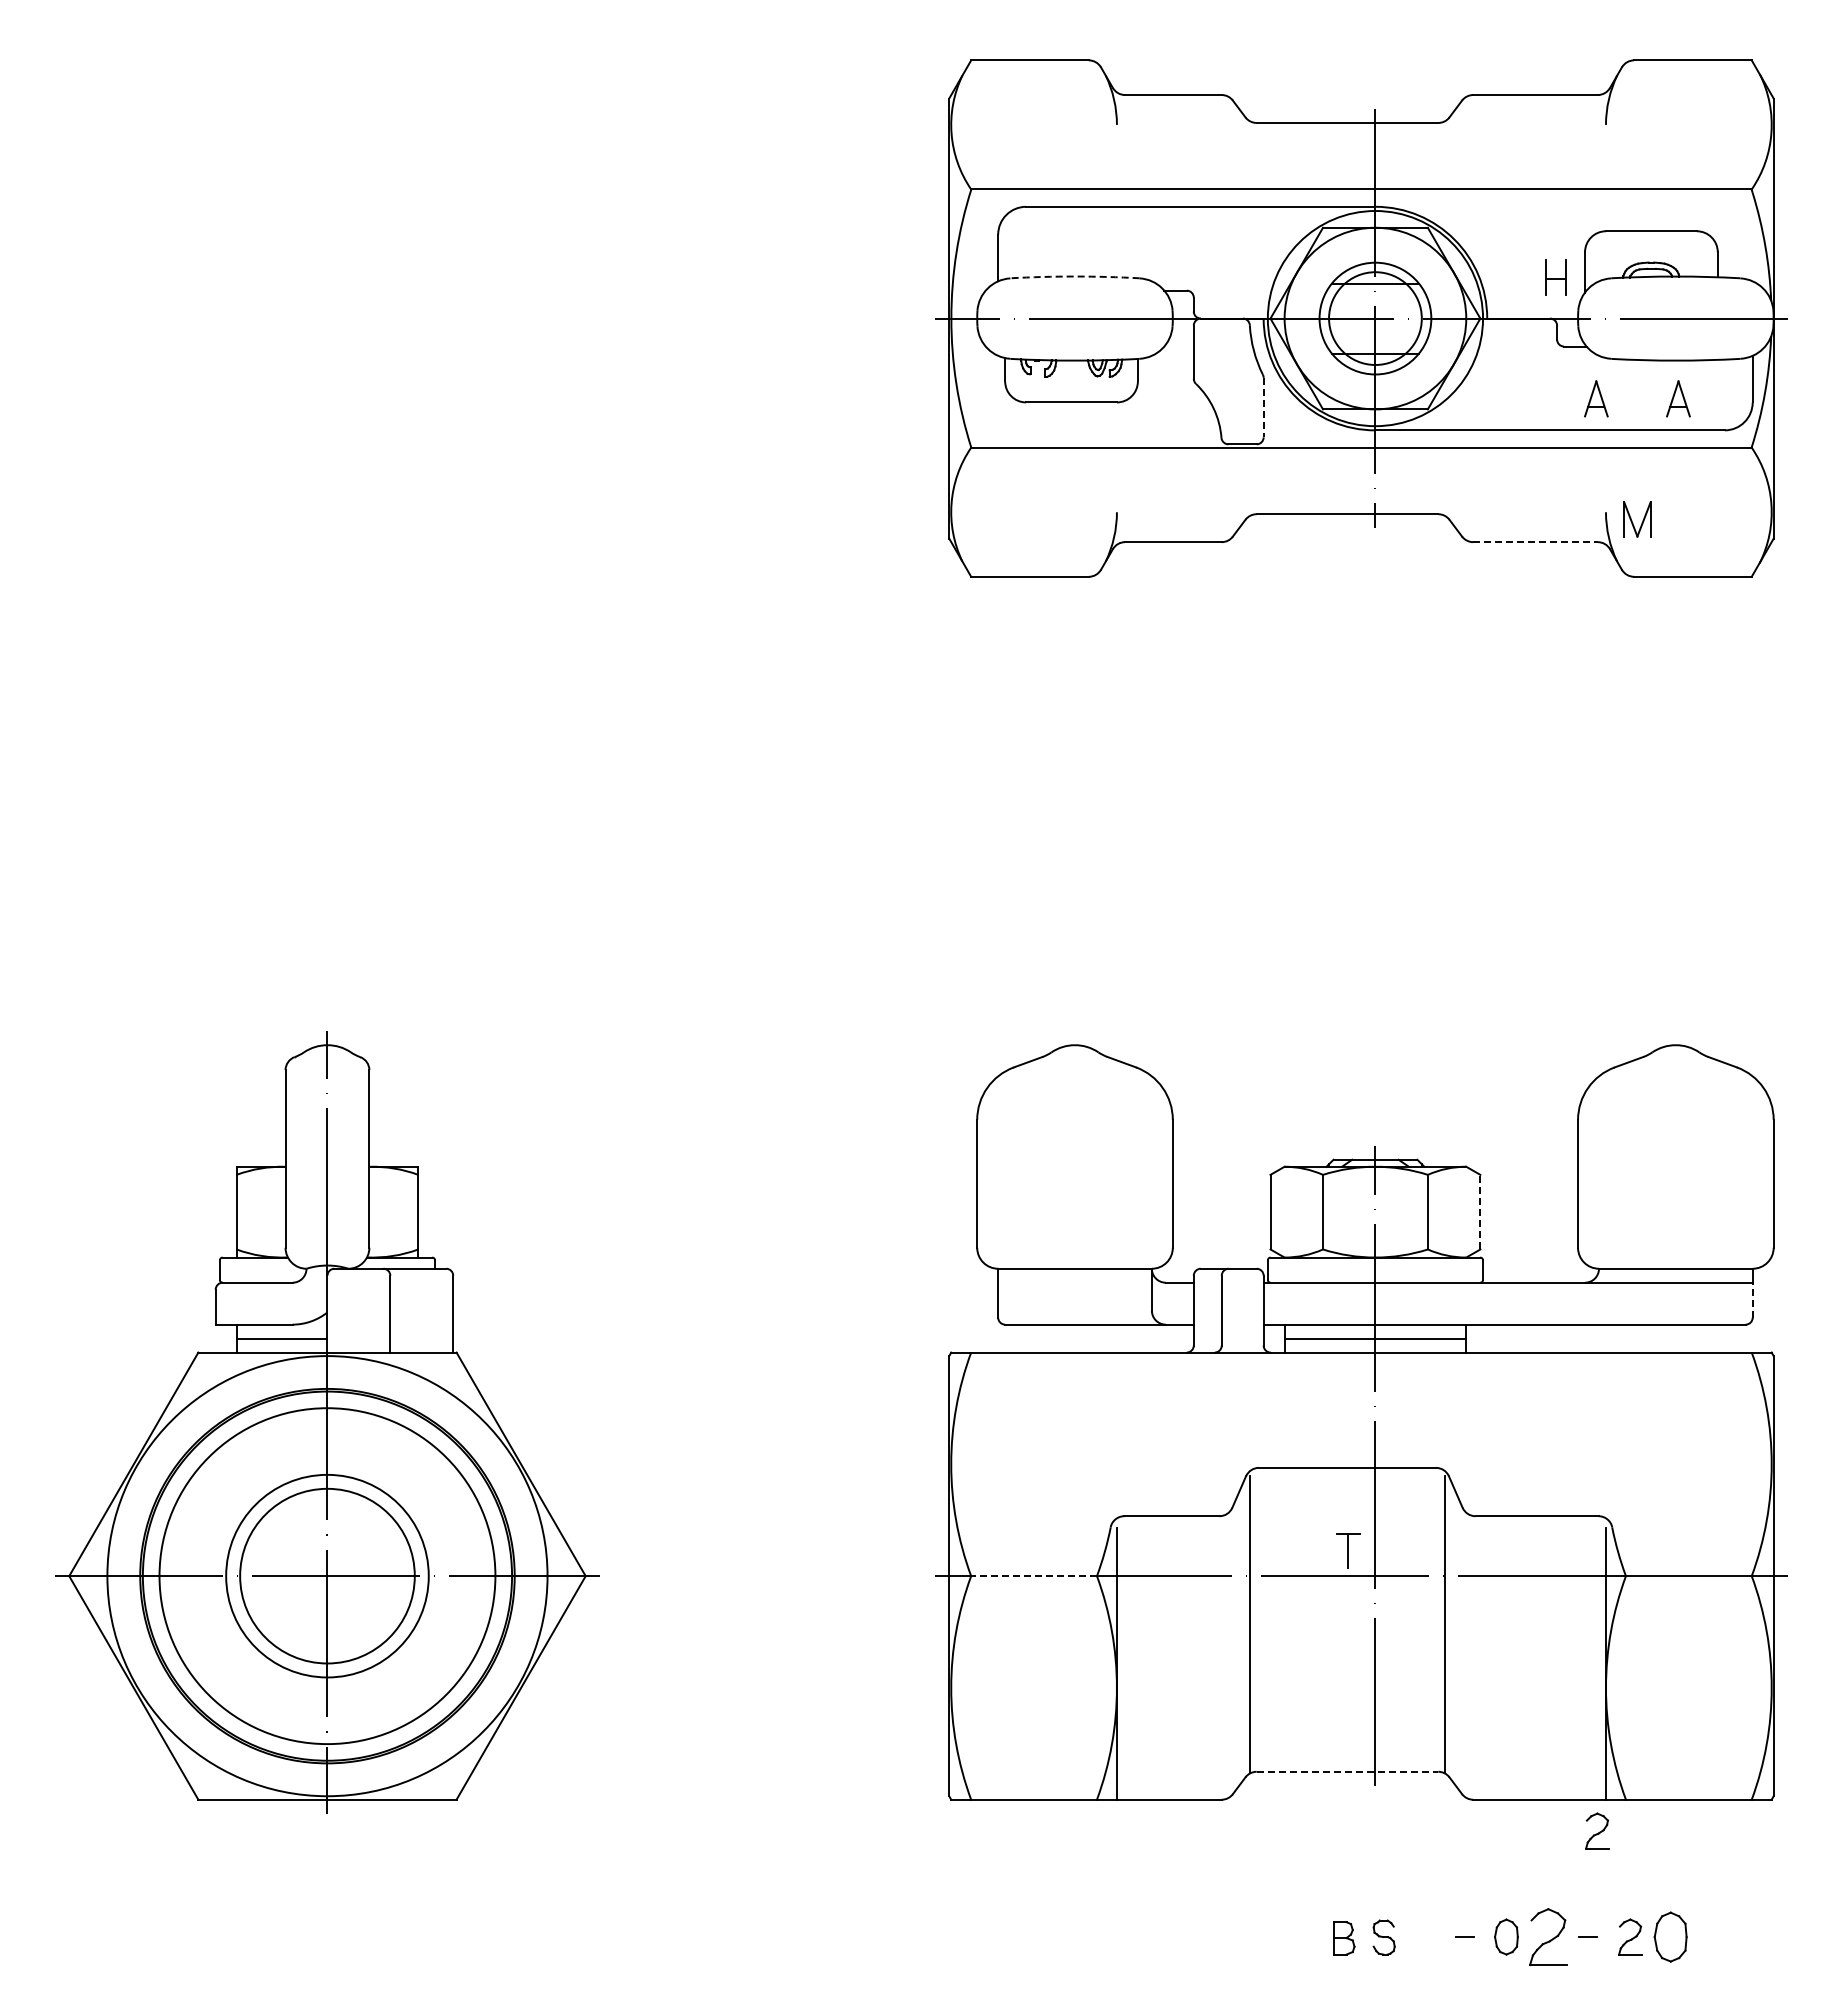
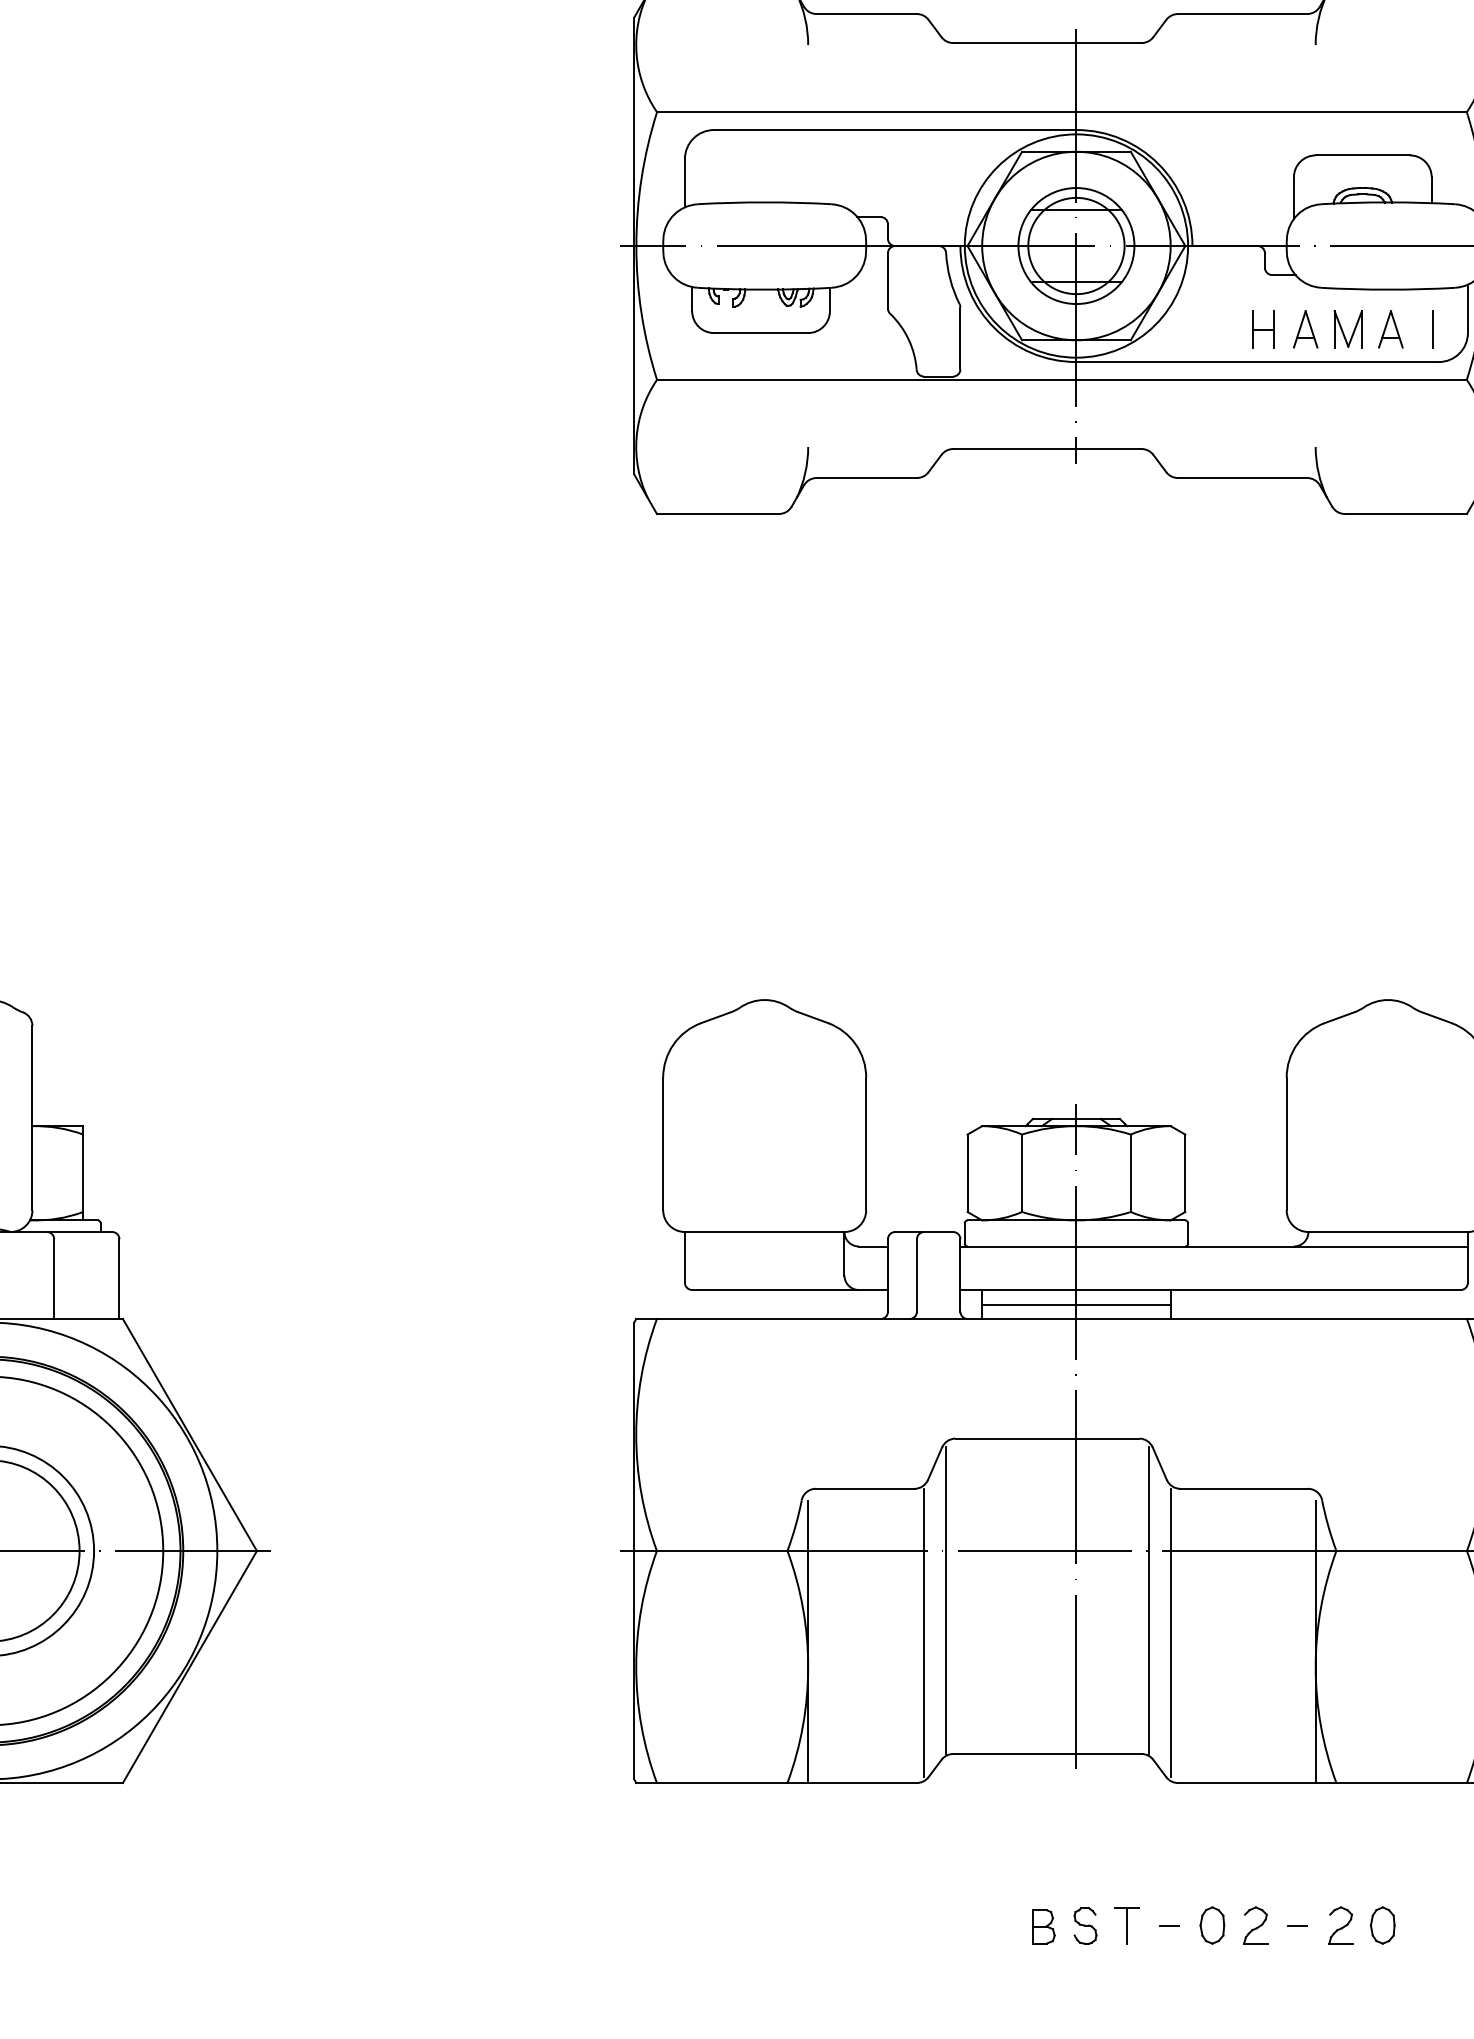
arc: (1075, 276) -> (765, 202), dashed -> solid
part: (1555, 277) -> (1263, 328), moved
line: (1719, 398) -> (1433, 328), added
line: (1263, 407) -> (960, 338), dashed -> solid
part: (1637, 519) -> (1348, 328), moved
line: (1536, 542) -> (1243, 478), dashed -> solid
line: (1480, 1211) -> (1185, 1172), dashed -> solid
line: (1752, 1299) -> (1467, 1263), dashed -> solid
part: (1348, 1550) -> (1127, 1925), moved
line: (1034, 1576) -> (722, 1551), dashed -> solid
line: (1228, 1655) -> (923, 1633), added
line: (1466, 1655) -> (1170, 1633), added
line: (1347, 1771) -> (1047, 1753), dashed -> solid
part: (1597, 1830) -> (1306, 1814), removed
part: (1548, 1936) -> (1256, 1924), size x0.62
part: (1670, 1936) -> (1382, 1924), size x0.71

